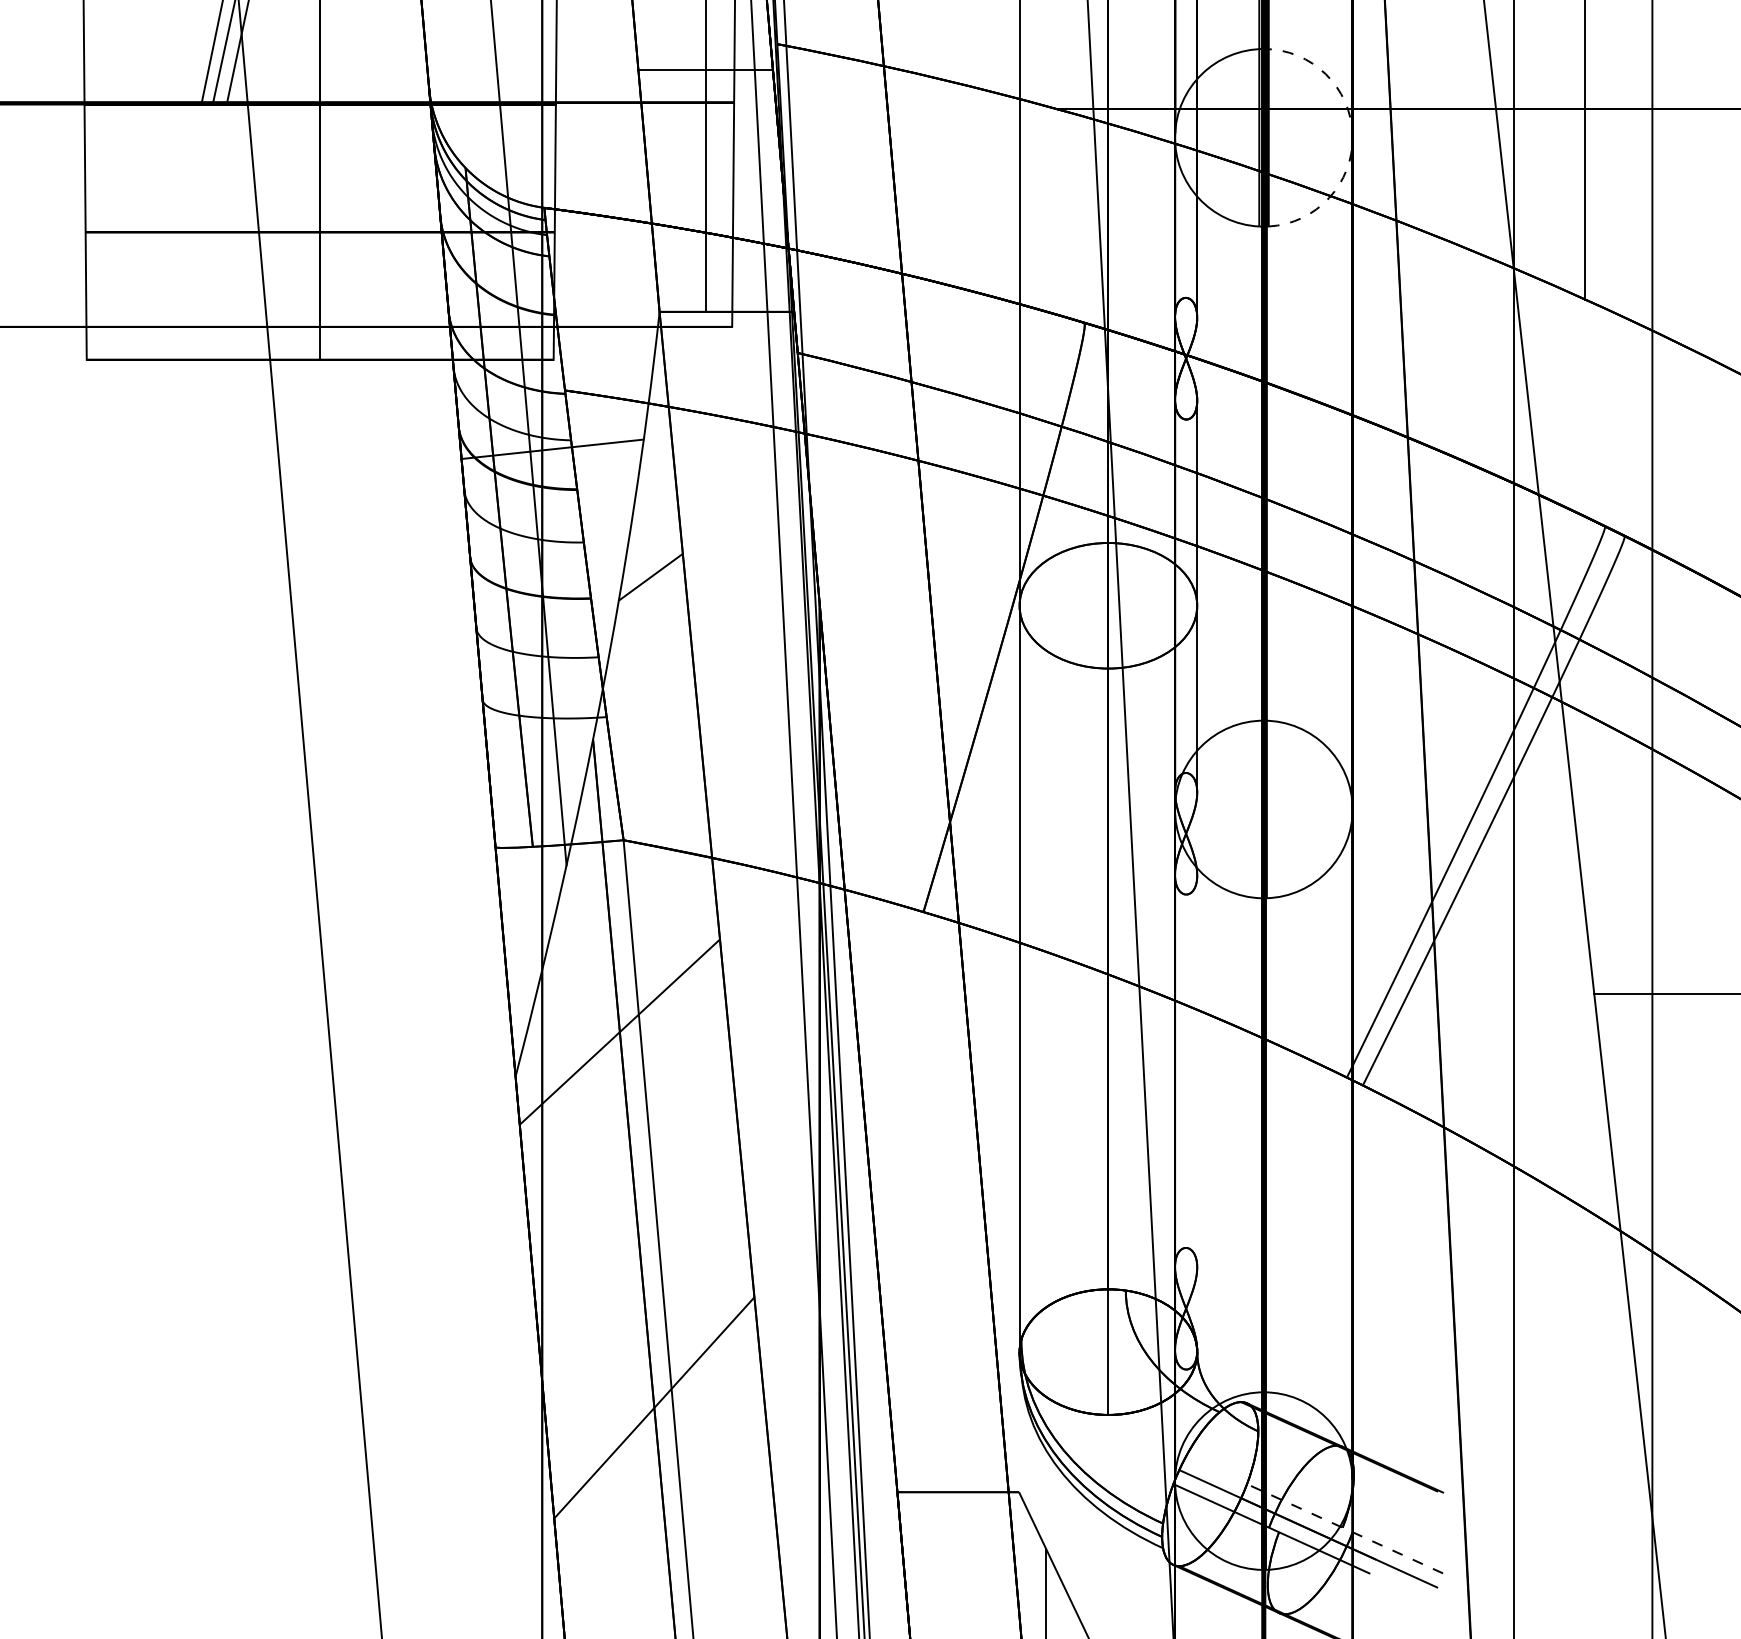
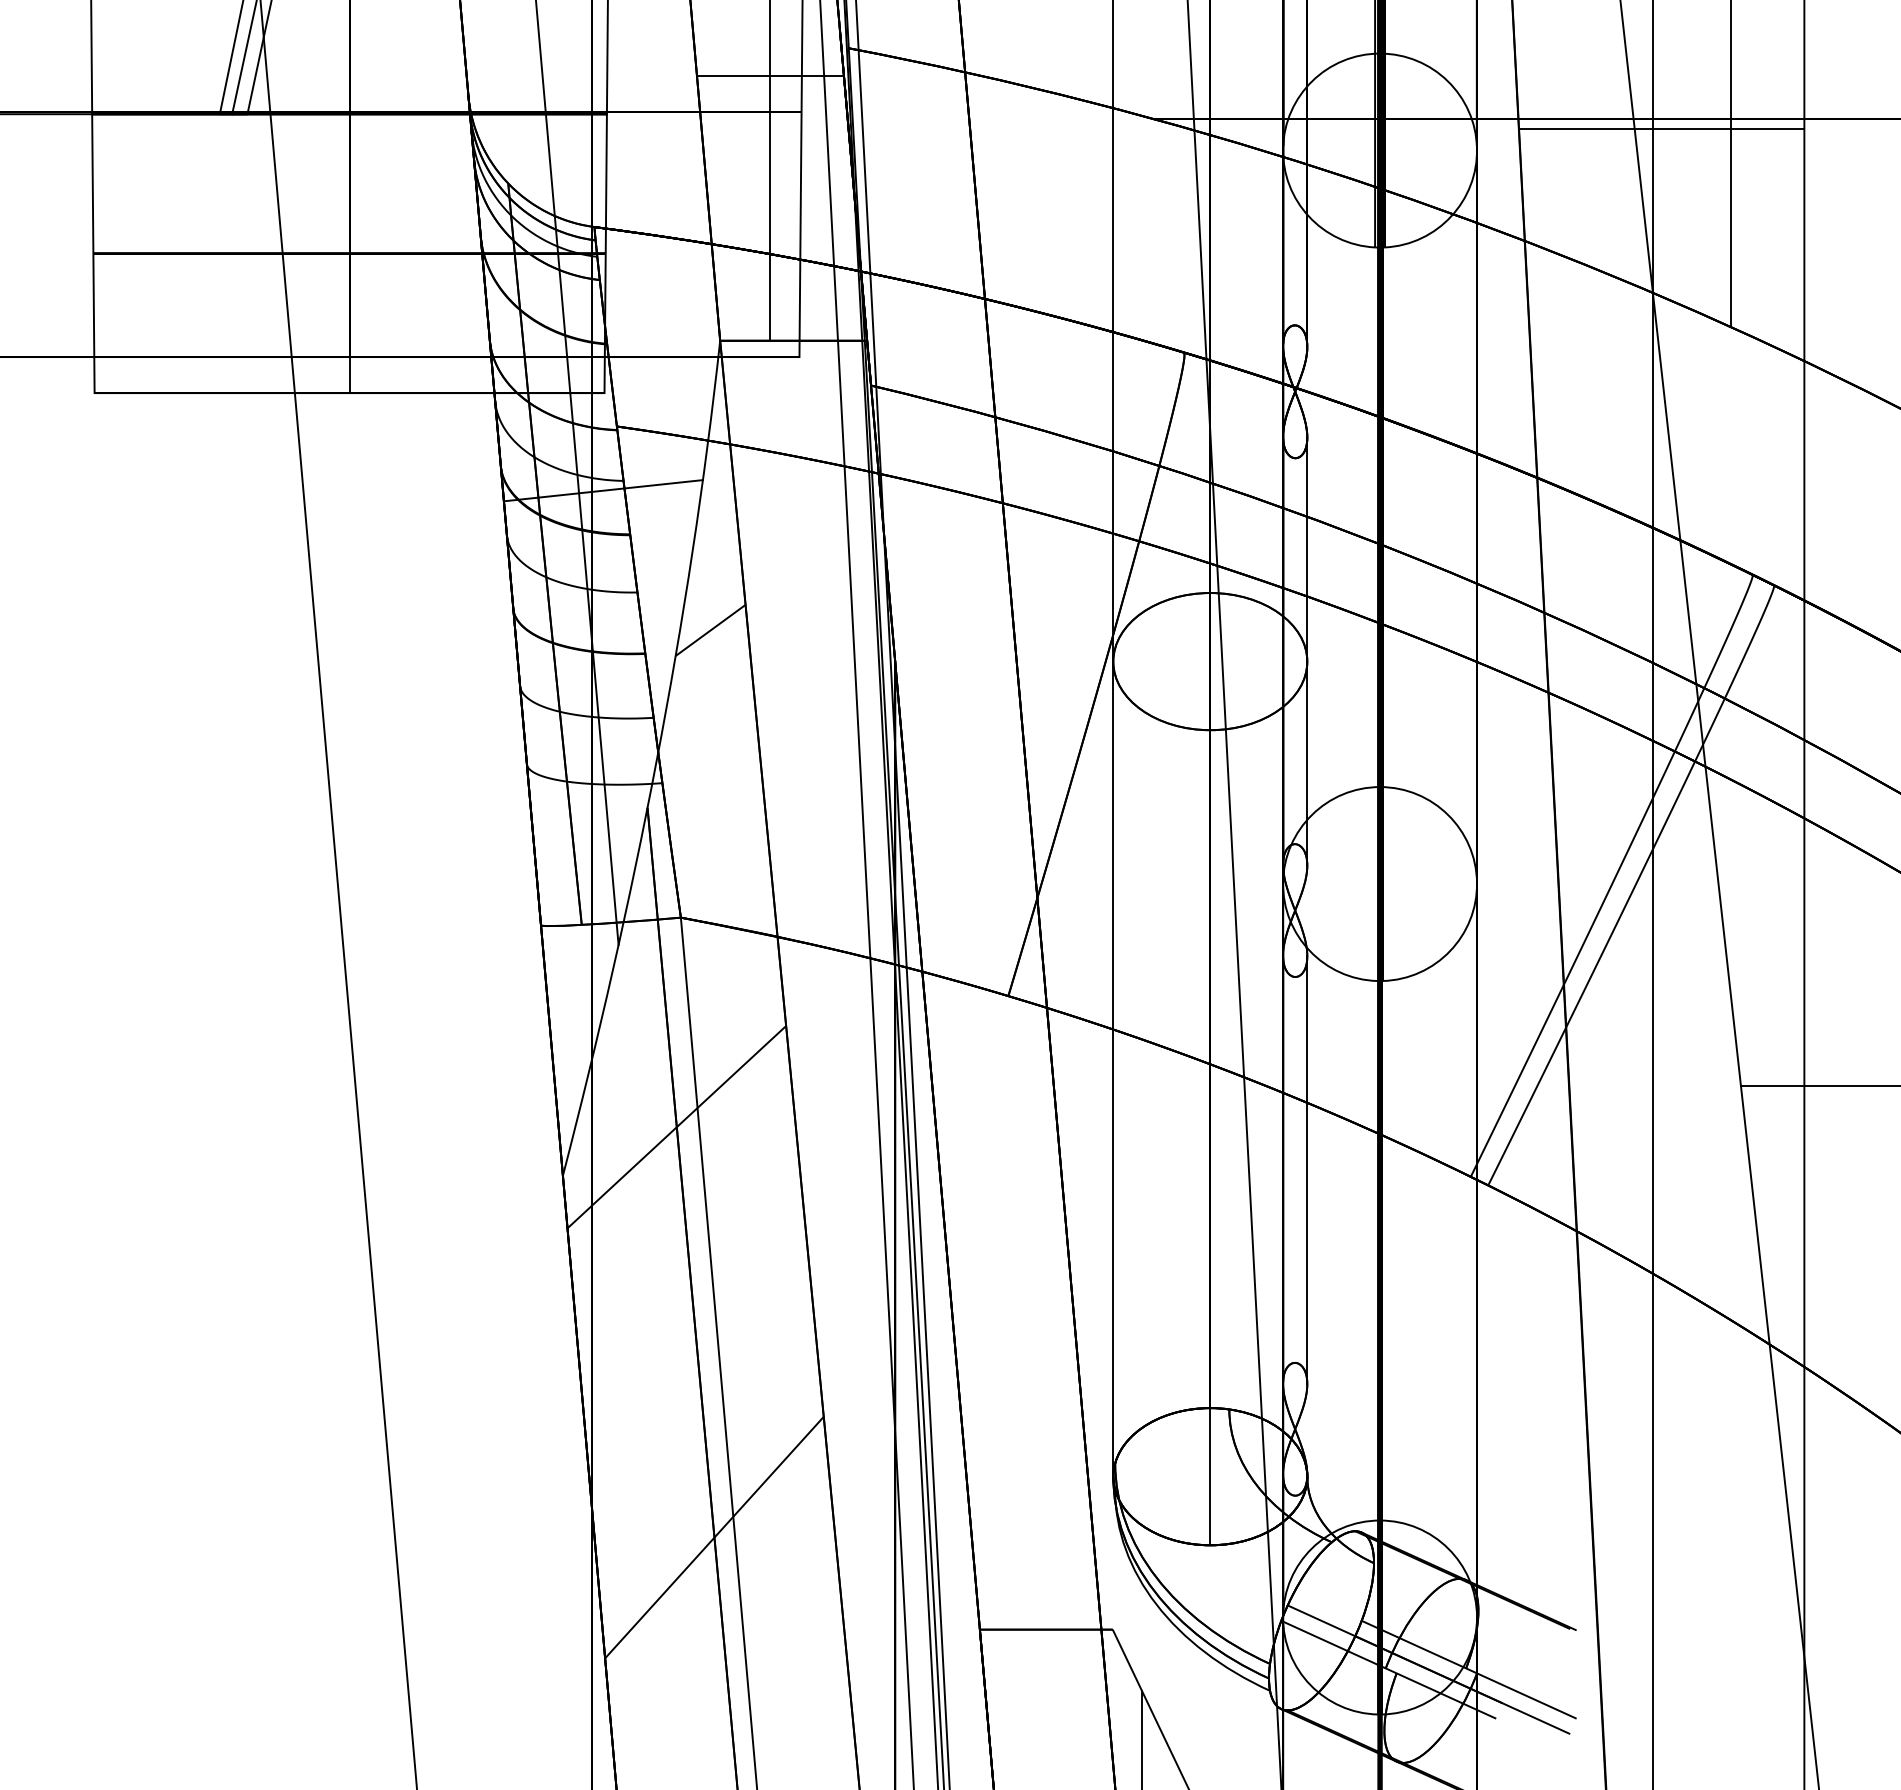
line: (1521, 117) -> (1661, 128), added
arc: (1353, 135) -> (1477, 148), dashed -> solid
line: (1197, 1071) -> (1307, 1170), added
line: (1344, 1528) -> (1468, 1669), dashed -> solid

